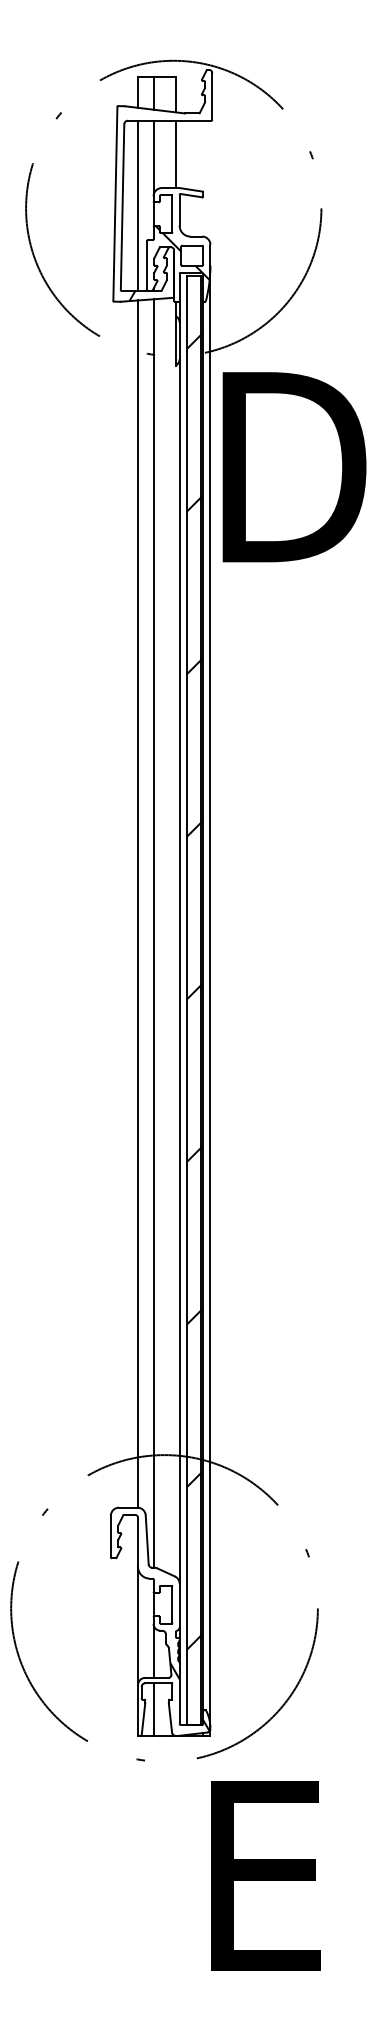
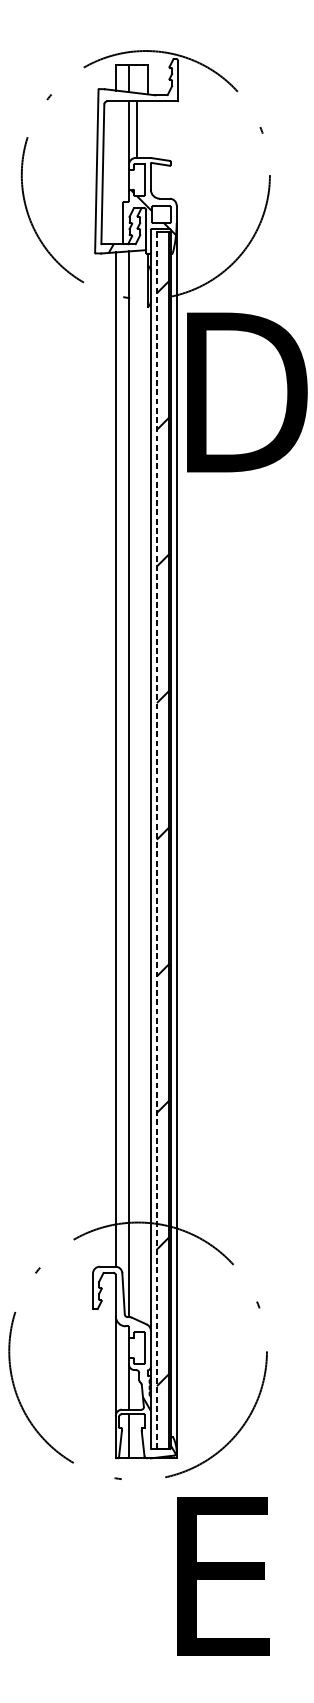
line: (175, 154) -> (137, 129), moved
line: (138, 205) -> (116, 172), removed
line: (186, 1001) -> (156, 841), solid -> dashed

